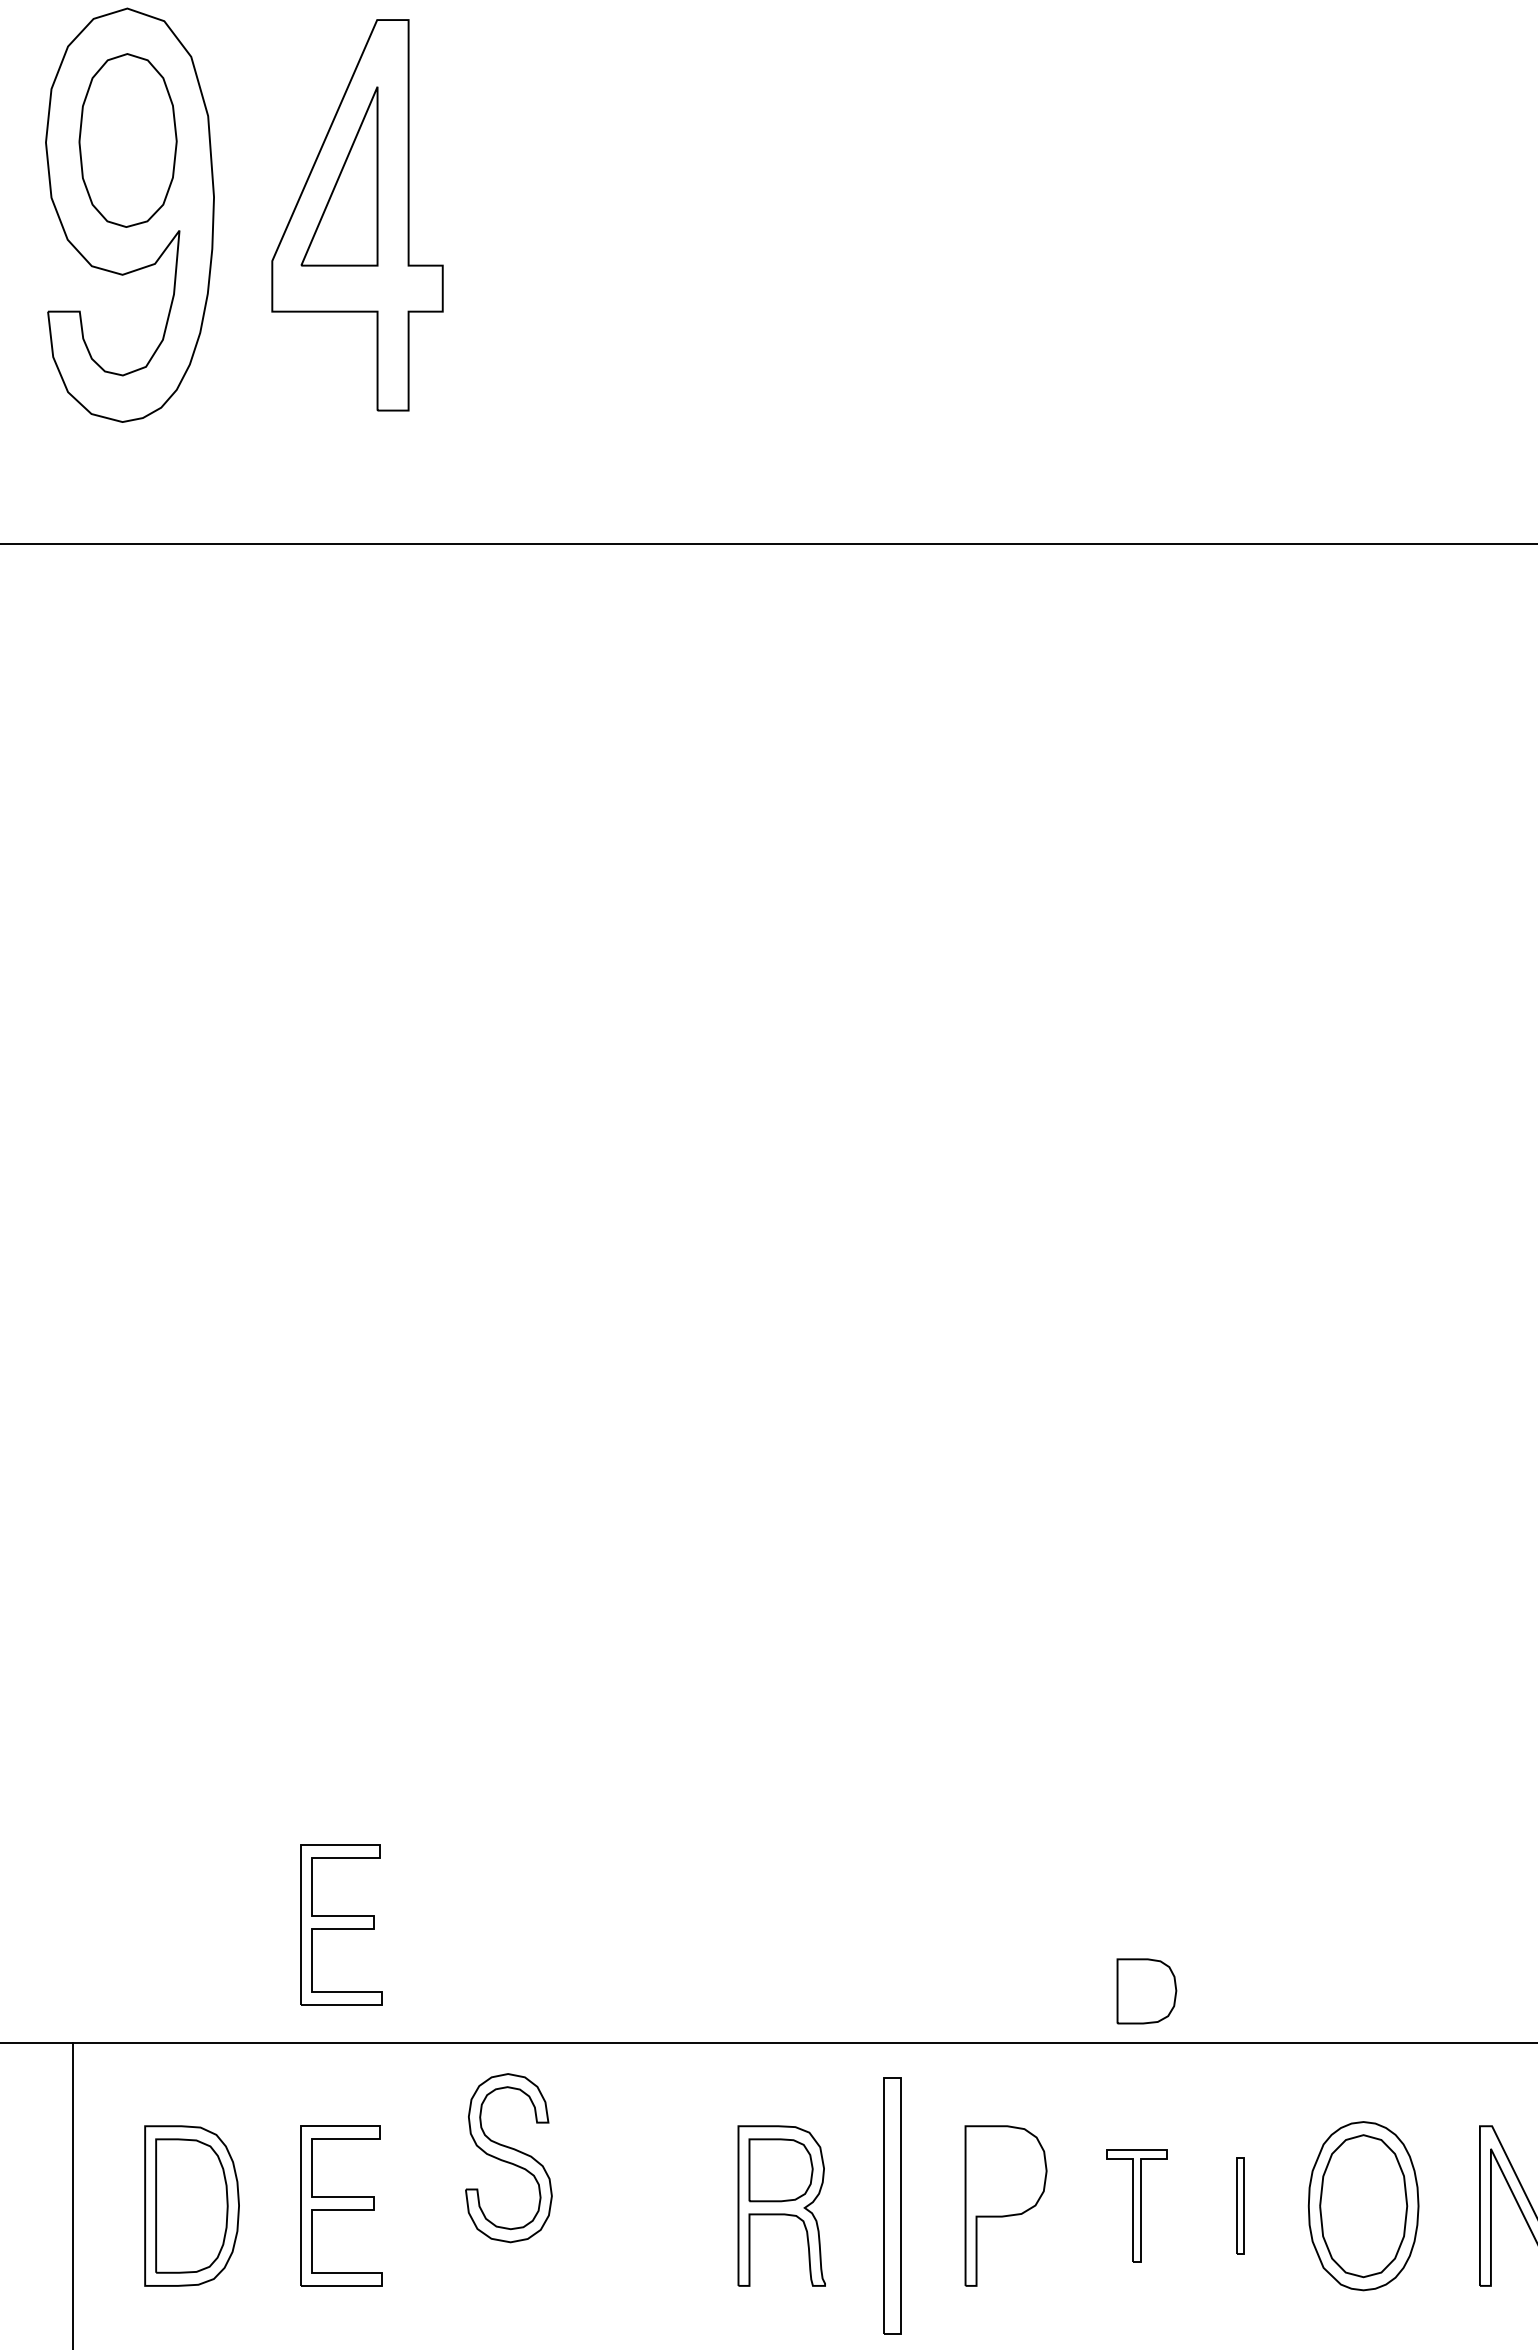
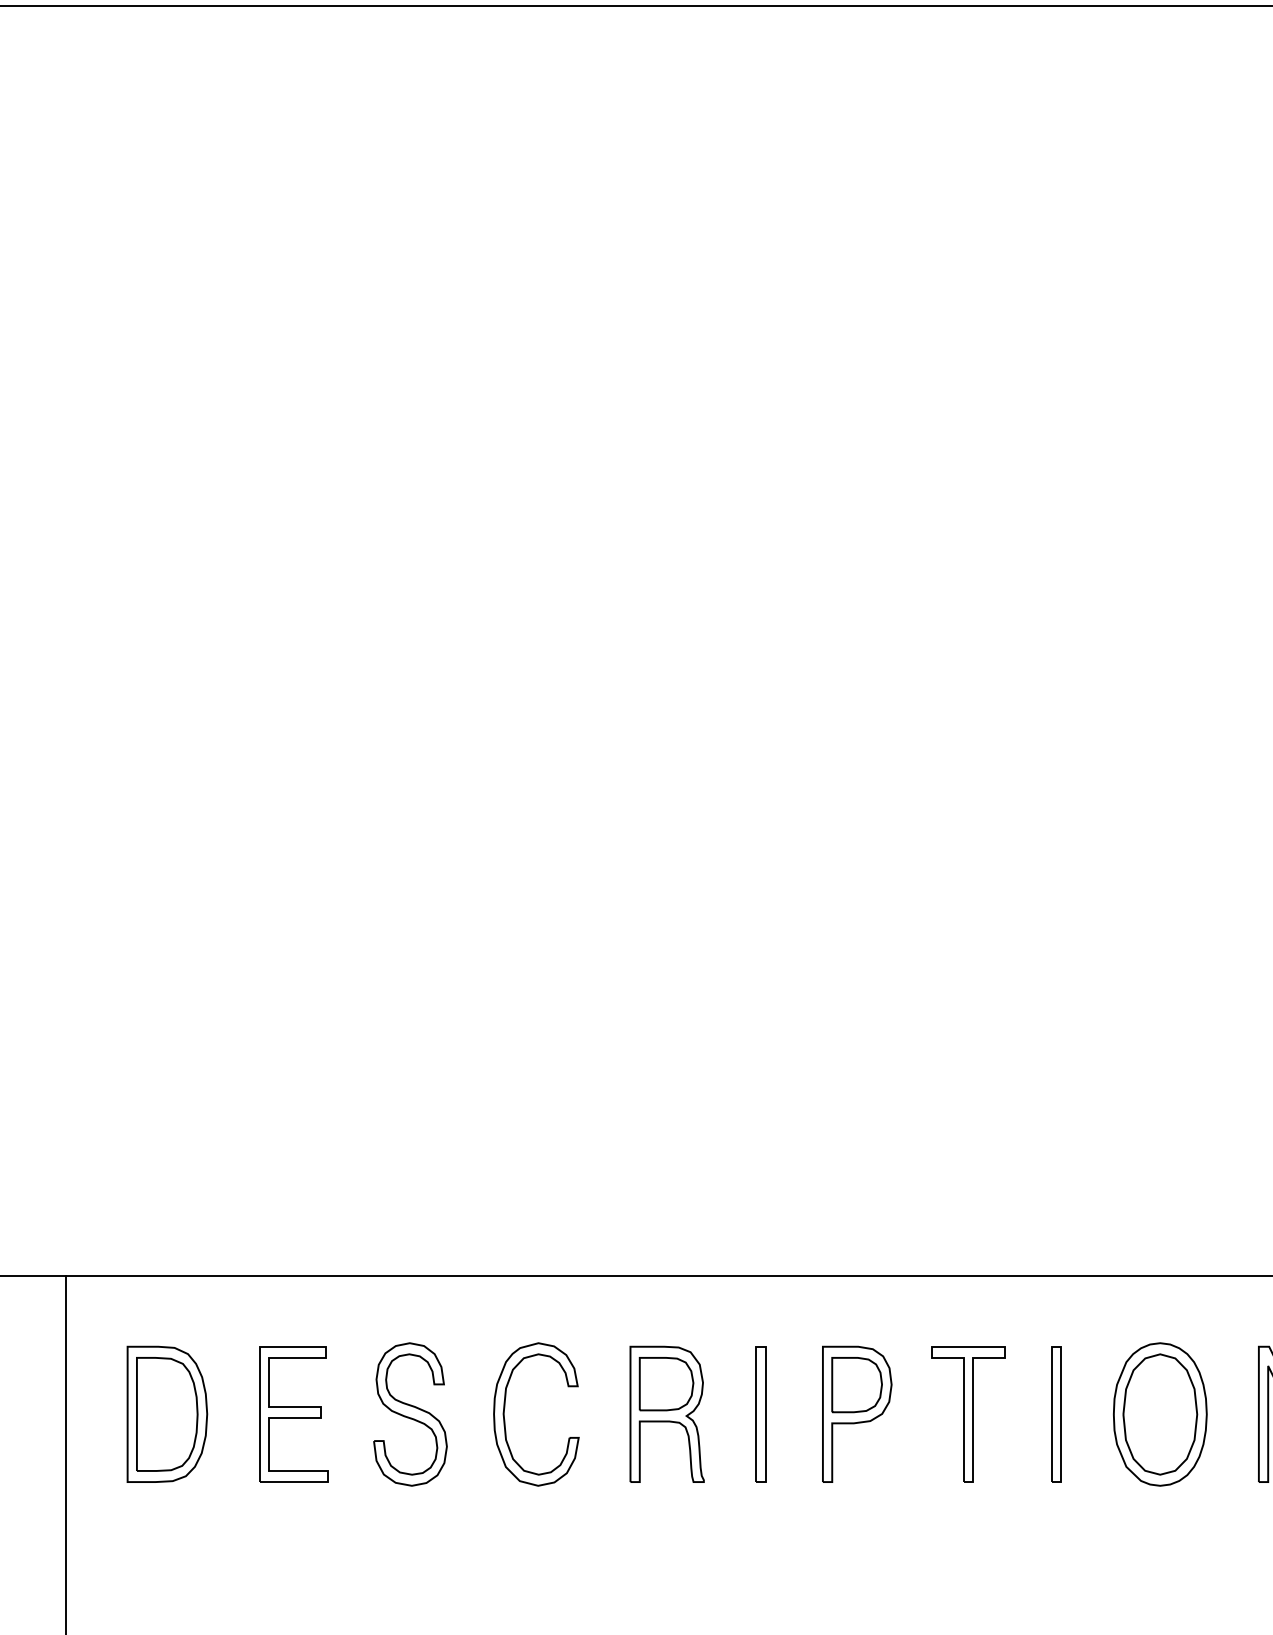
part: (341, 1924) -> (294, 1175), removed
part: (1146, 1991) -> (856, 1385), moved
part: (508, 2158) -> (410, 1414), moved
part: (892, 2205) -> (761, 1413), size x0.62
part: (1136, 2205) -> (967, 1413), size x1.43
part: (1240, 2205) -> (1055, 1413), size x1.67
part: (590, 2209) -> (505, 1417), added

